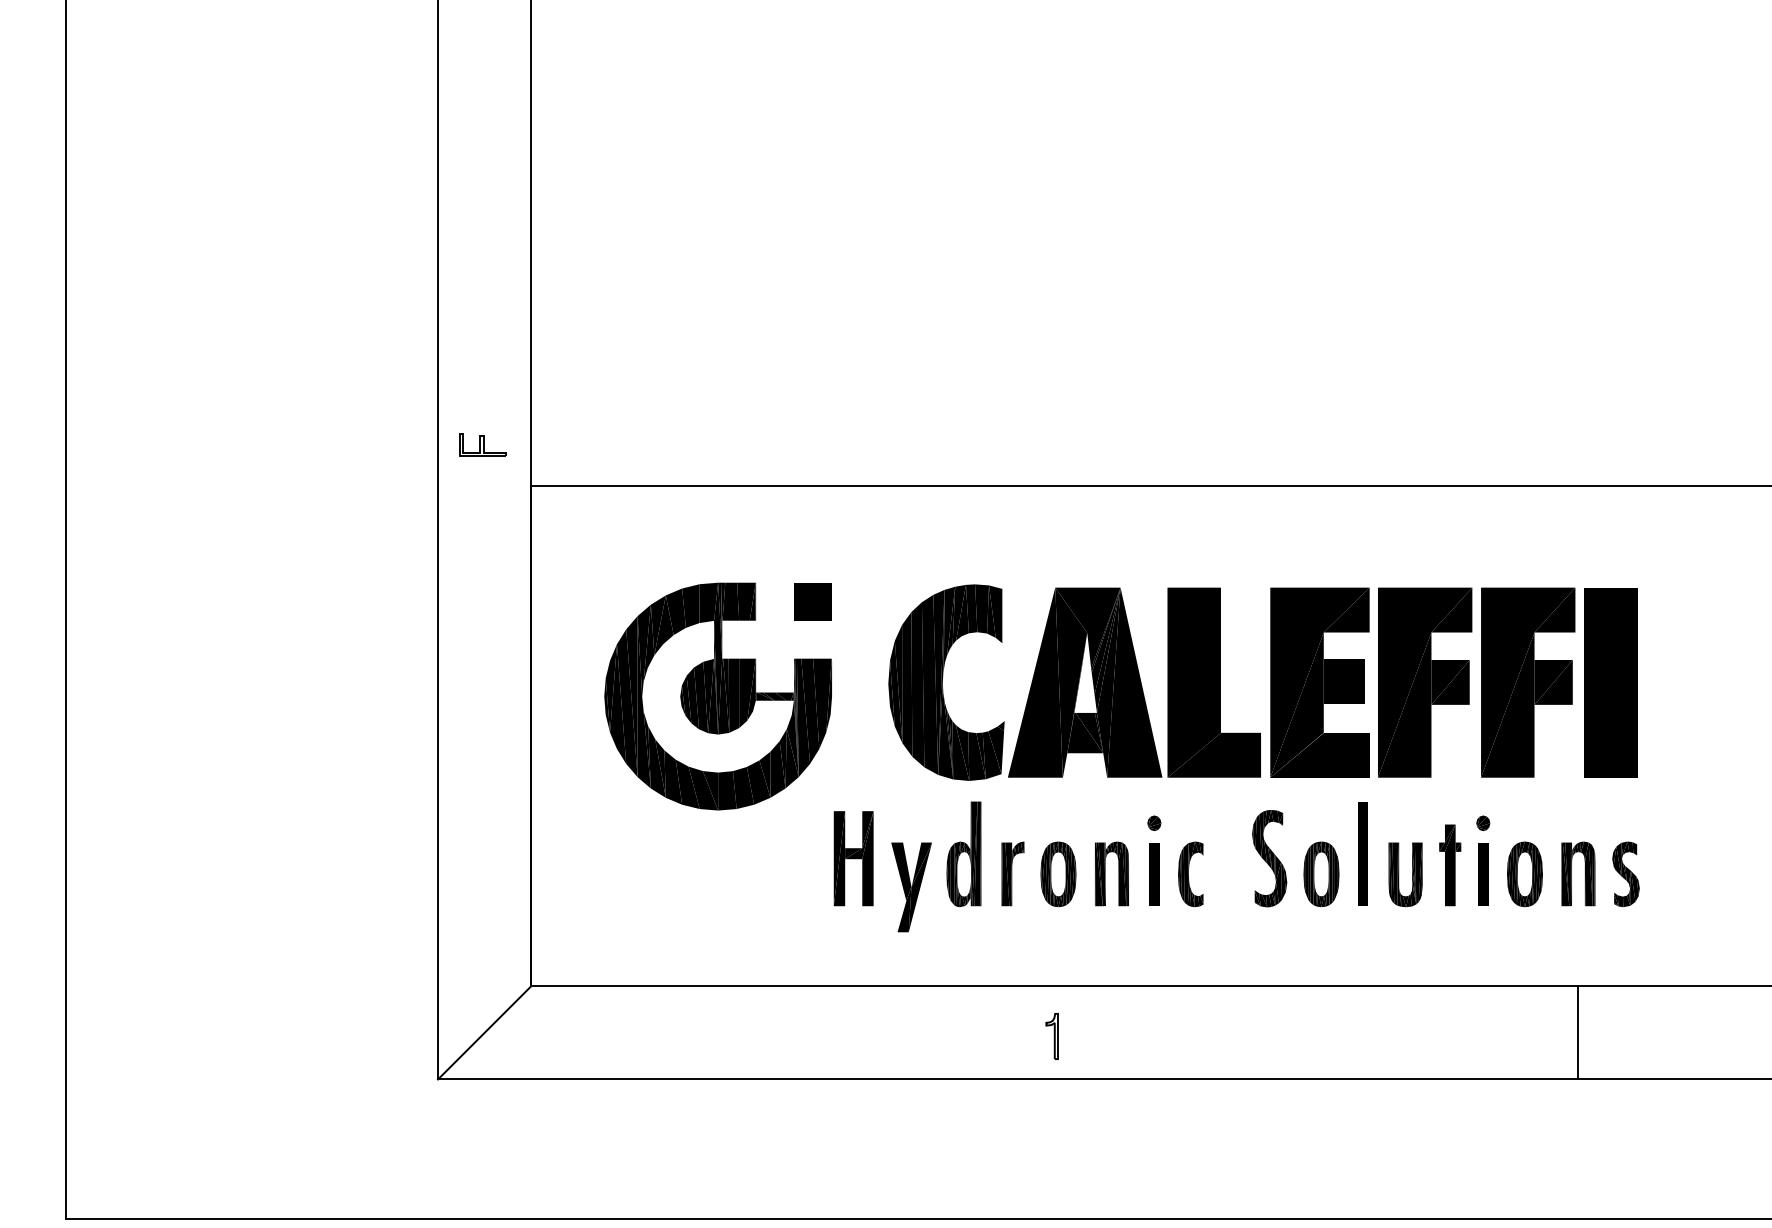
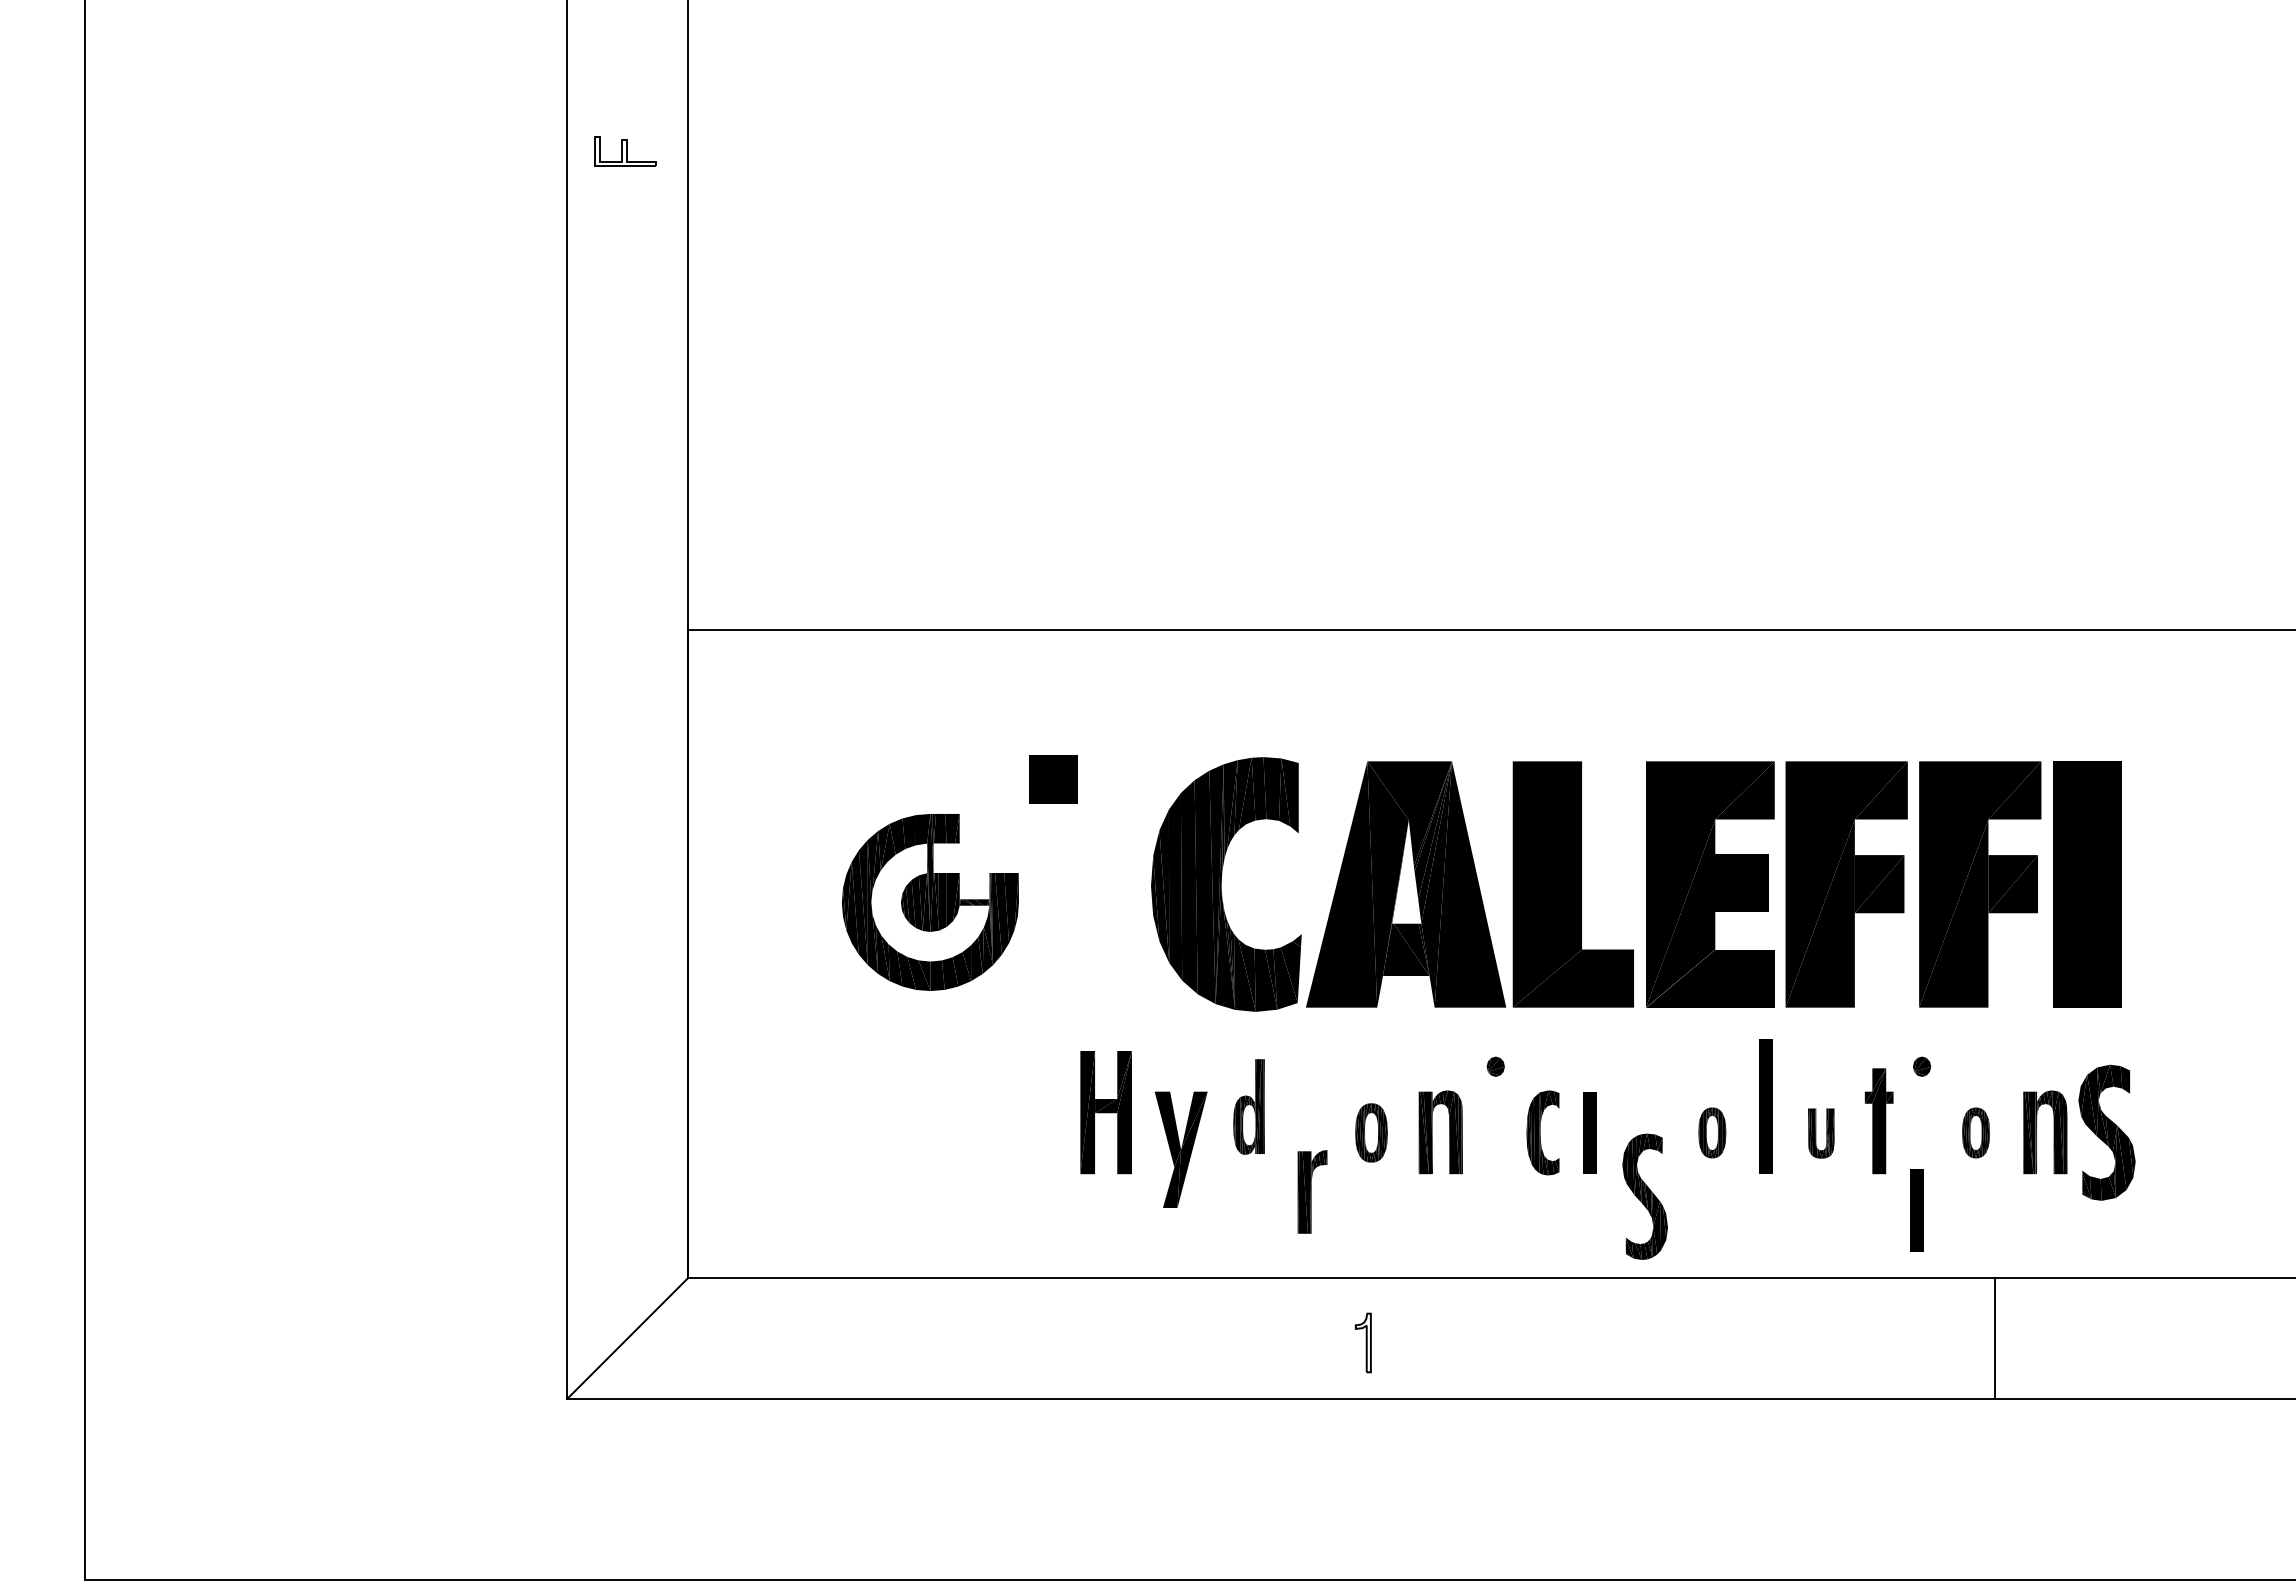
part: (482, 444) -> (625, 150), moved
part: (717, 696) -> (929, 902), size x0.6
part: (963, 854) -> (1248, 1107), size x0.7
part: (1269, 858) -> (1644, 1196), moved
part: (1012, 873) -> (1311, 1191), moved
part: (1058, 874) -> (1371, 1133), size x0.7
part: (1154, 874) -> (1590, 1133), moved
part: (1321, 874) -> (1712, 1133), size x0.6
part: (1405, 874) -> (1821, 1133), size x0.6
part: (1483, 874) -> (1917, 1210), moved
part: (1524, 874) -> (1975, 1133), size x0.6
part: (1625, 874) -> (2106, 1133), size x1.6
line: (1578, 1032) -> (1994, 1337), moved

